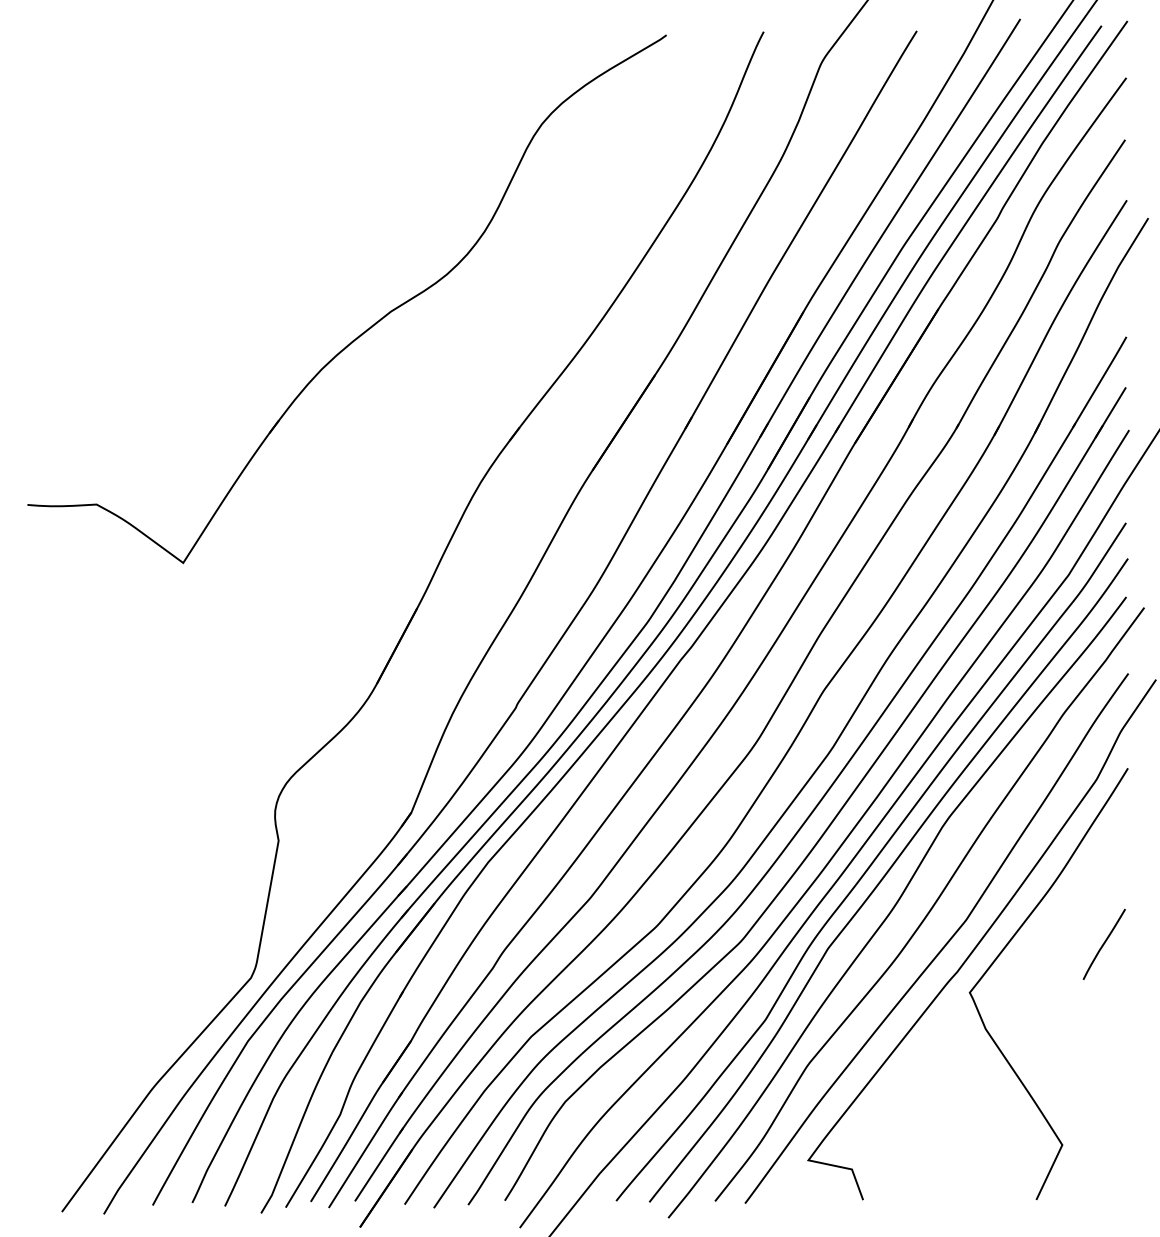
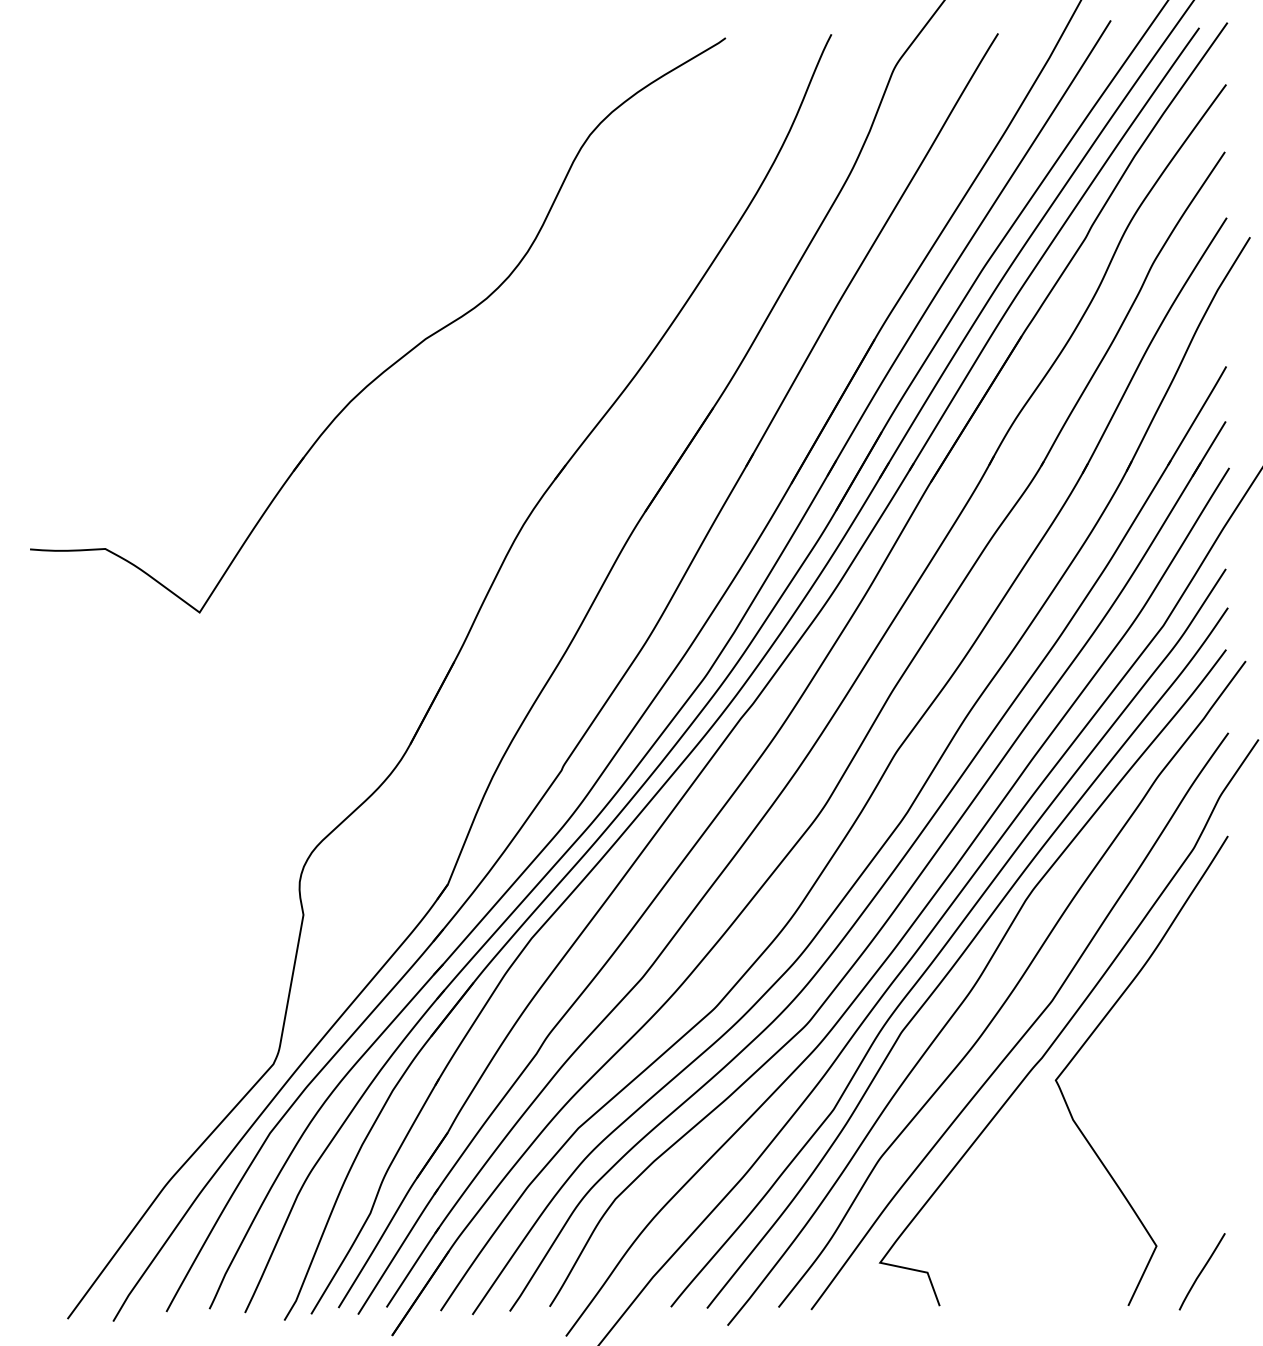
curve: (1103, 944) -> (1201, 1271), moved

